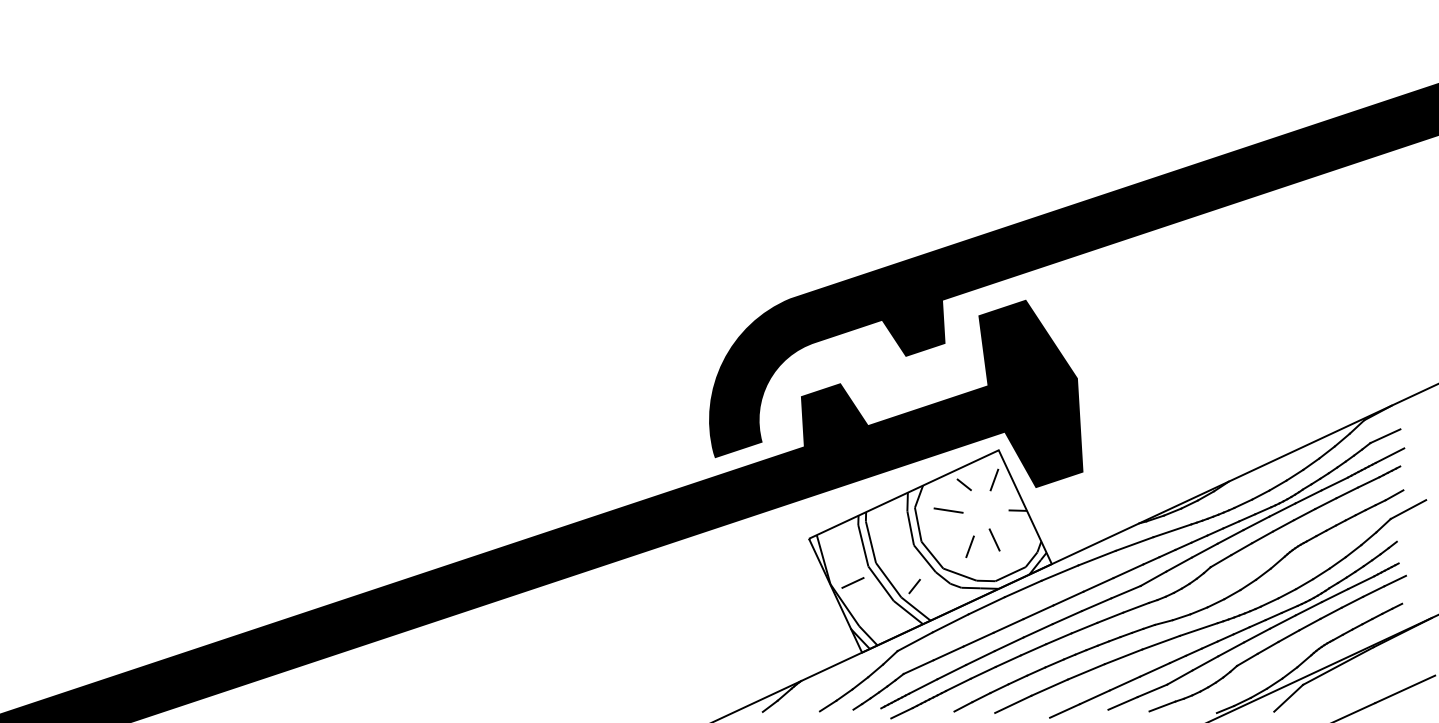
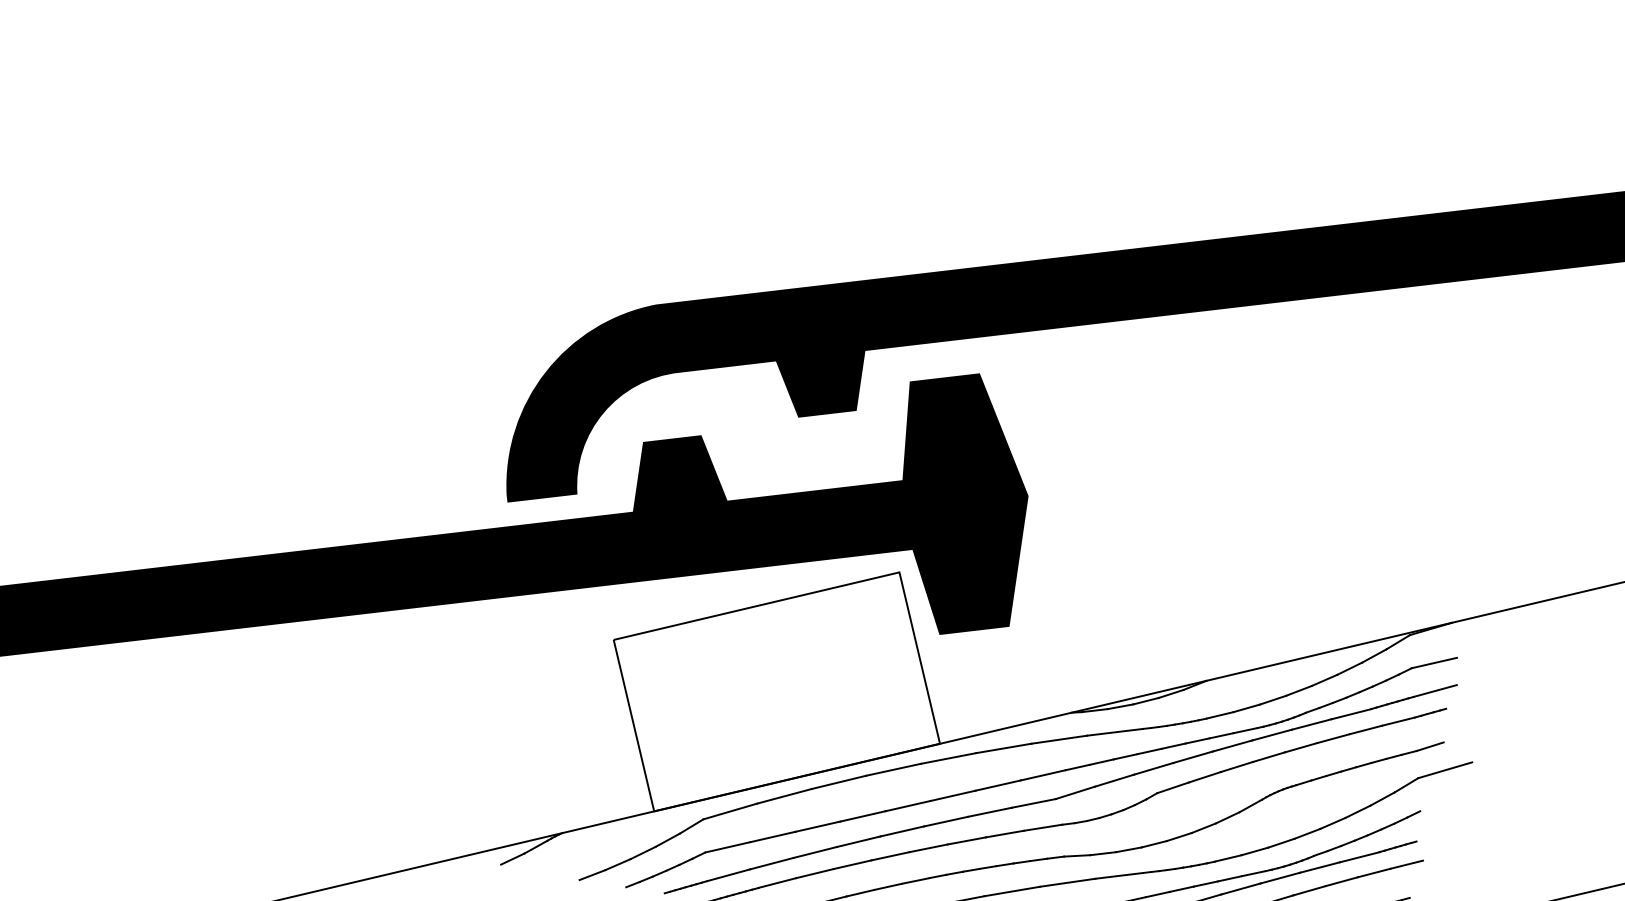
hatch: (927, 558) -> (770, 700), removed

